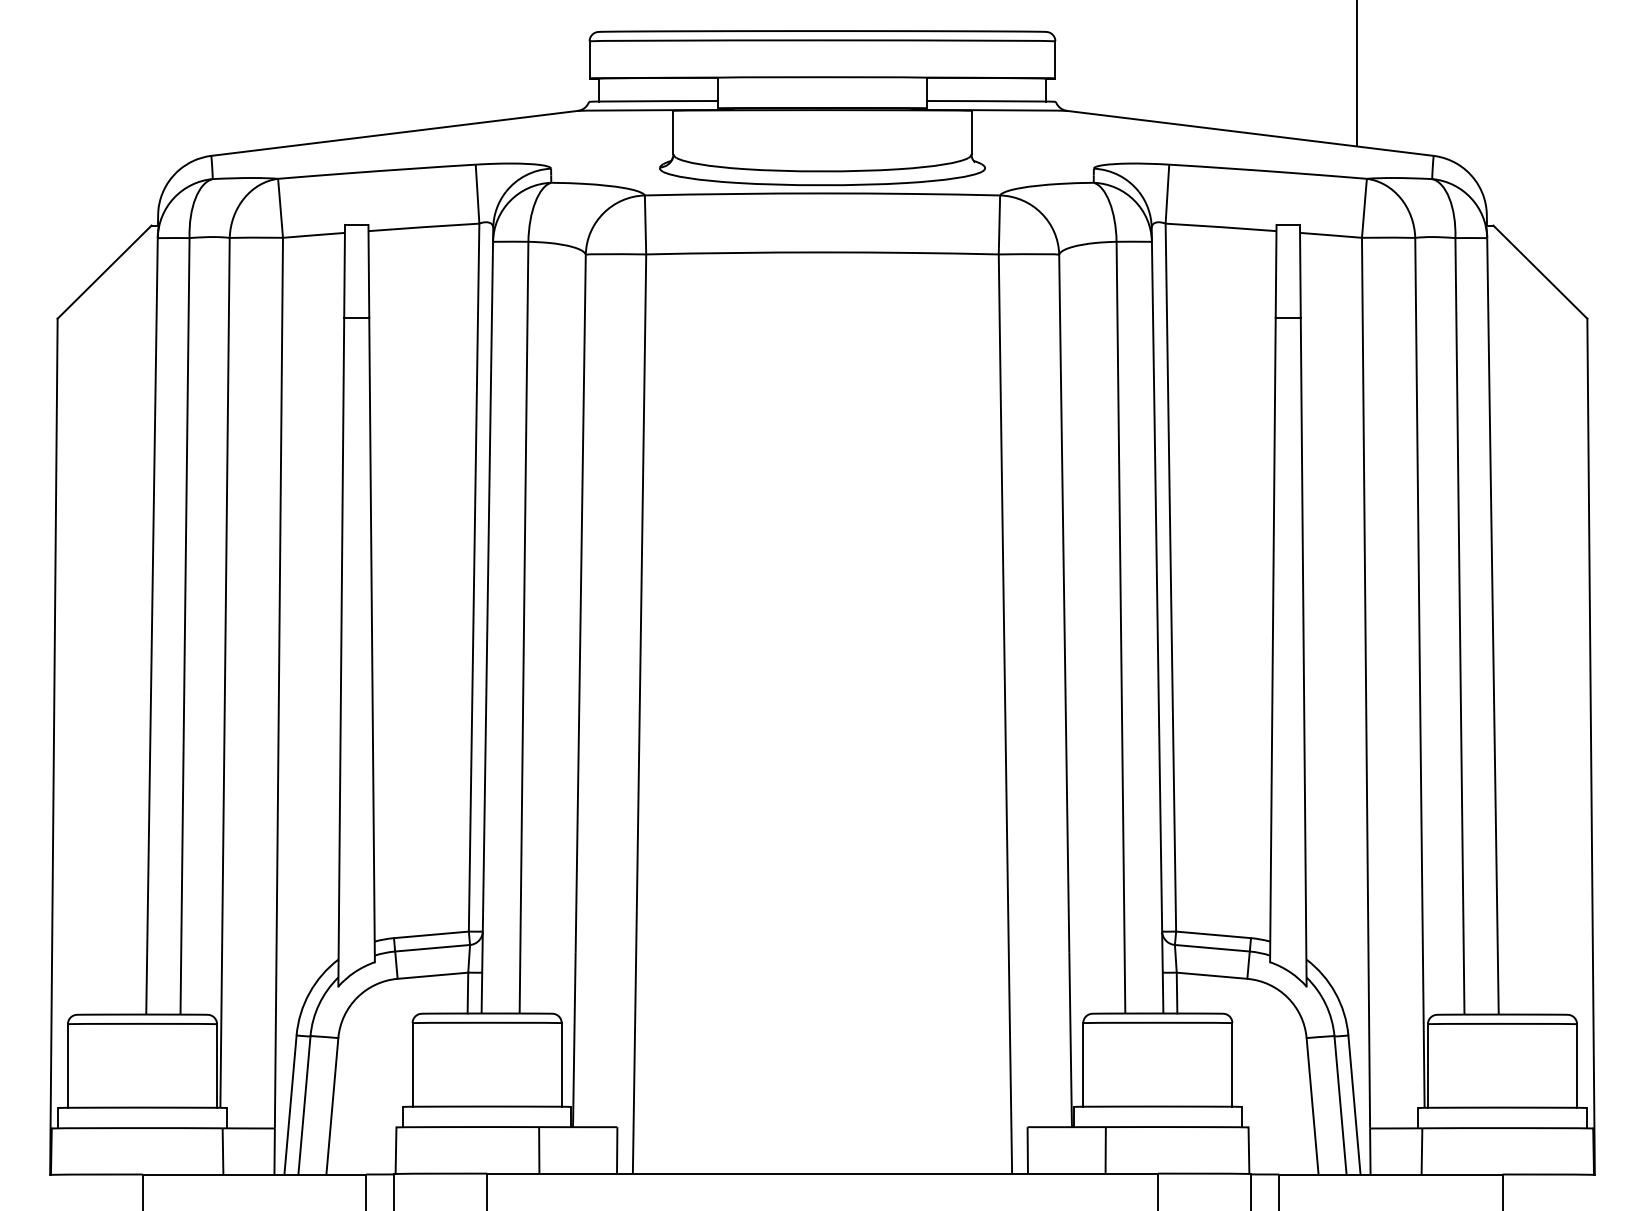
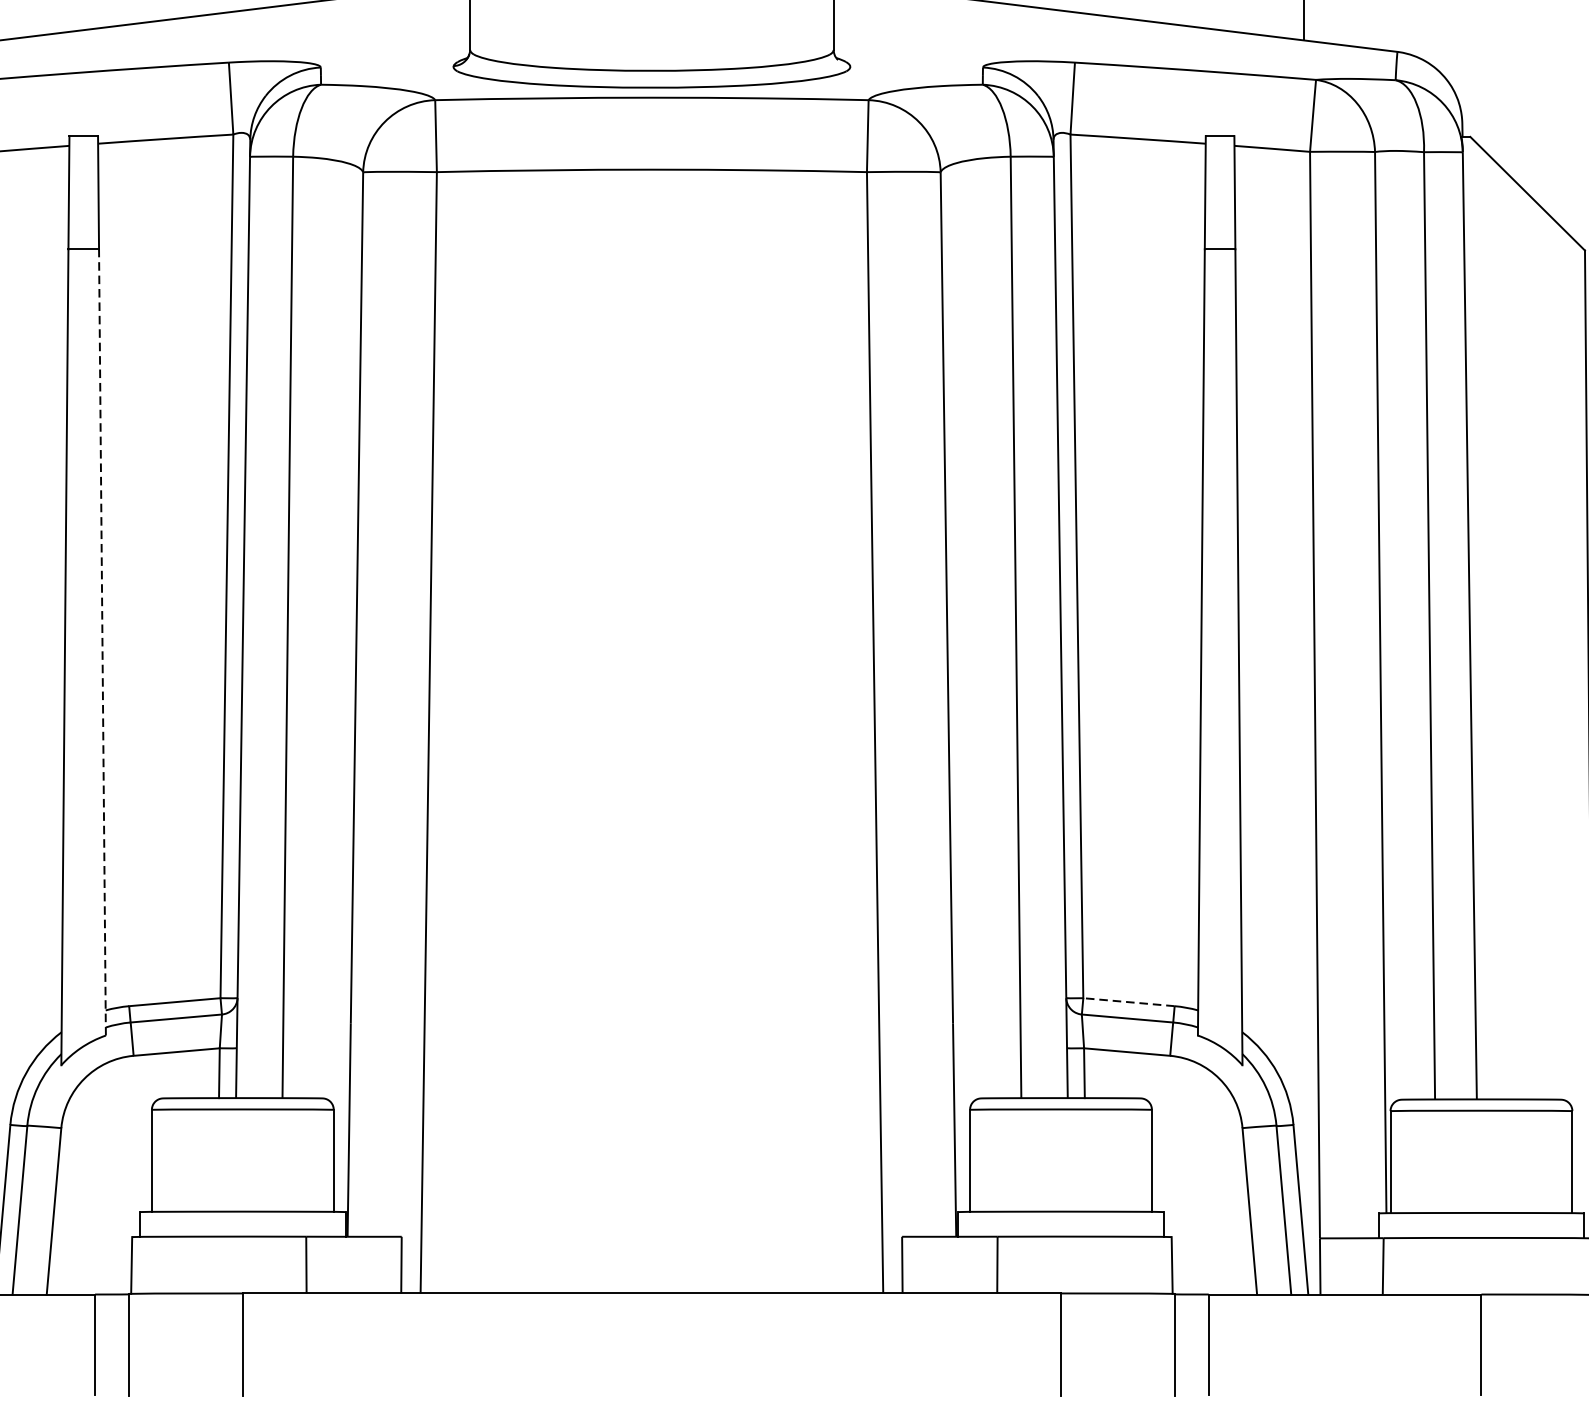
line: (372, 639) -> (102, 641), solid -> dashed
line: (1213, 934) -> (1128, 1001), solid -> dashed

